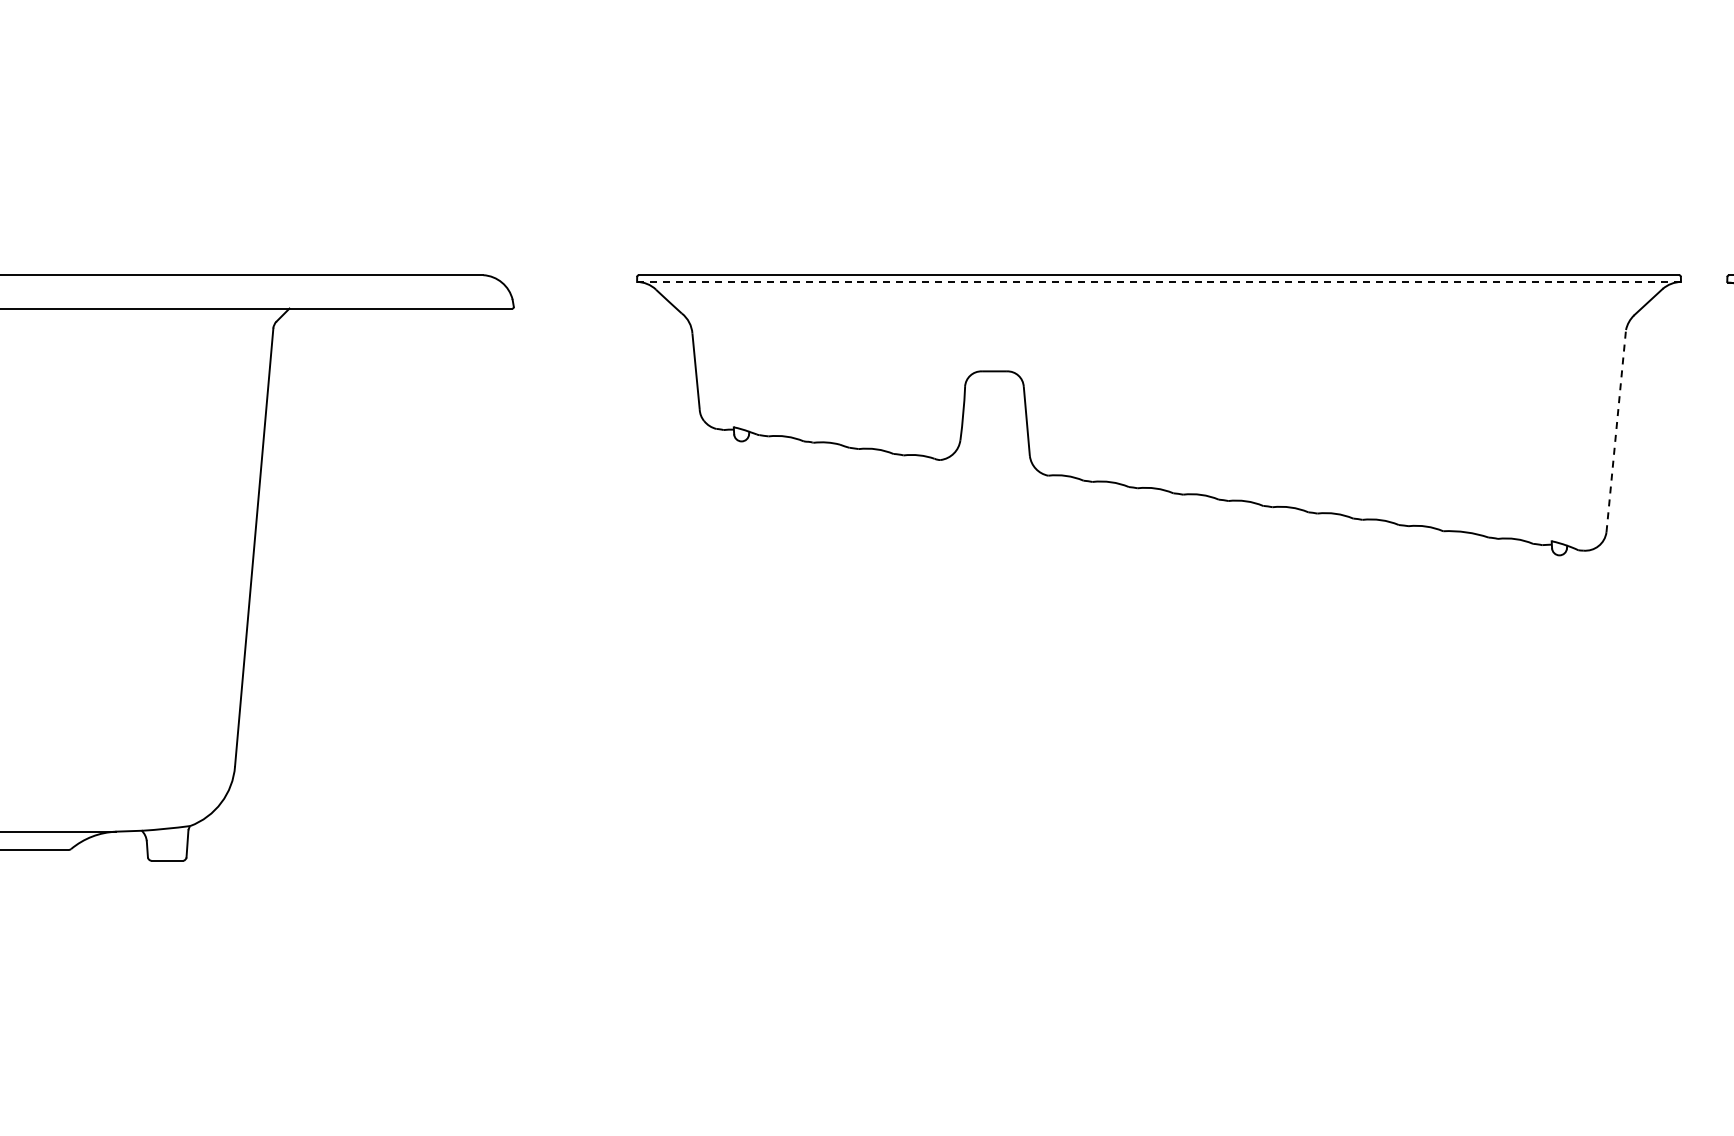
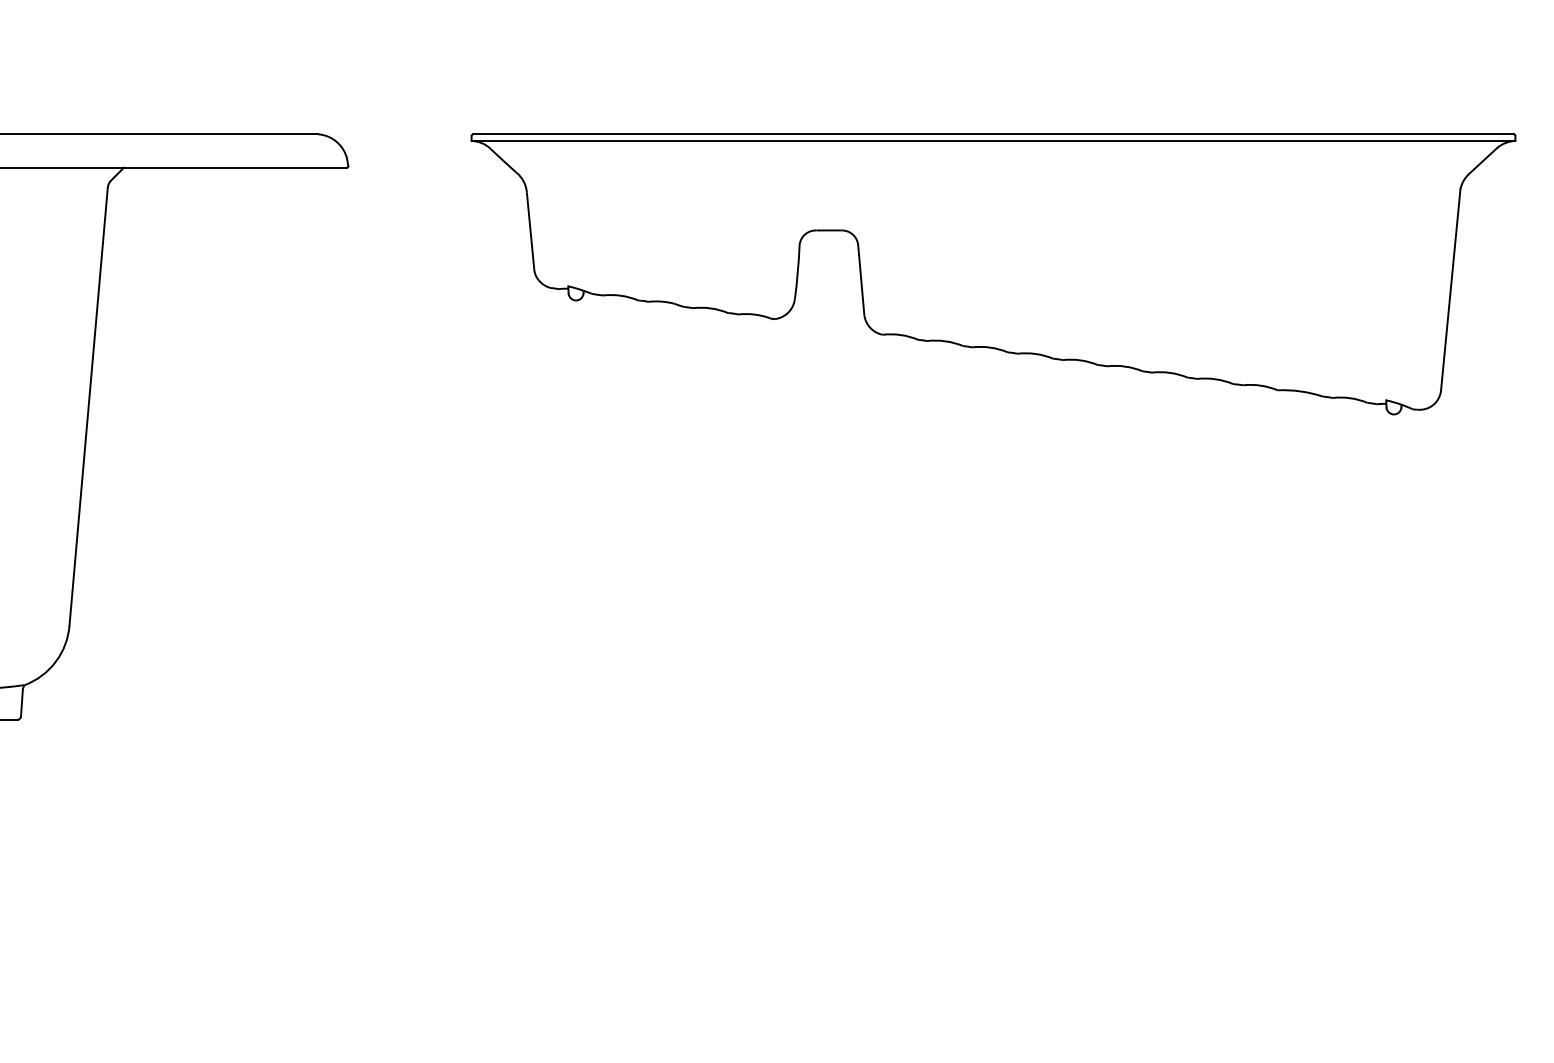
line: (1159, 281) -> (993, 140), dashed -> solid
line: (1616, 431) -> (1450, 290), dashed -> solid

